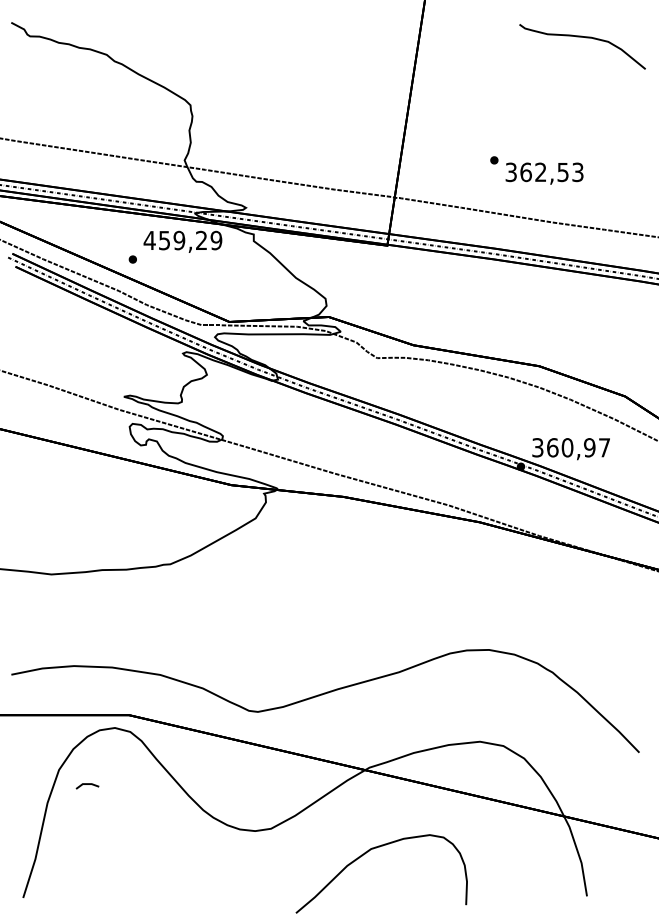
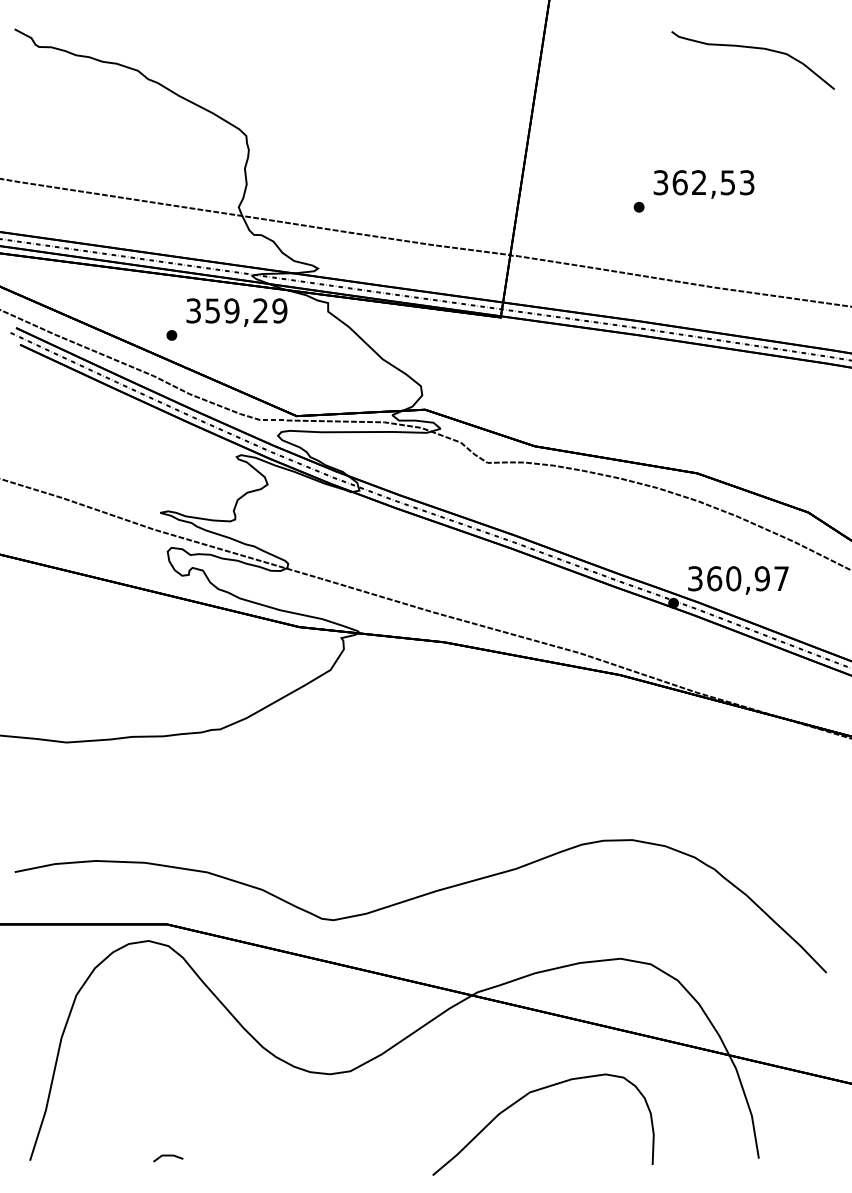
text: (544, 173) -> (703, 184), moved
text: (149, 240) -> (193, 310), 459,29 -> 359,29
line: (87, 784) -> (168, 1156), moved
curve: (366, 853) -> (523, 1098), moved

